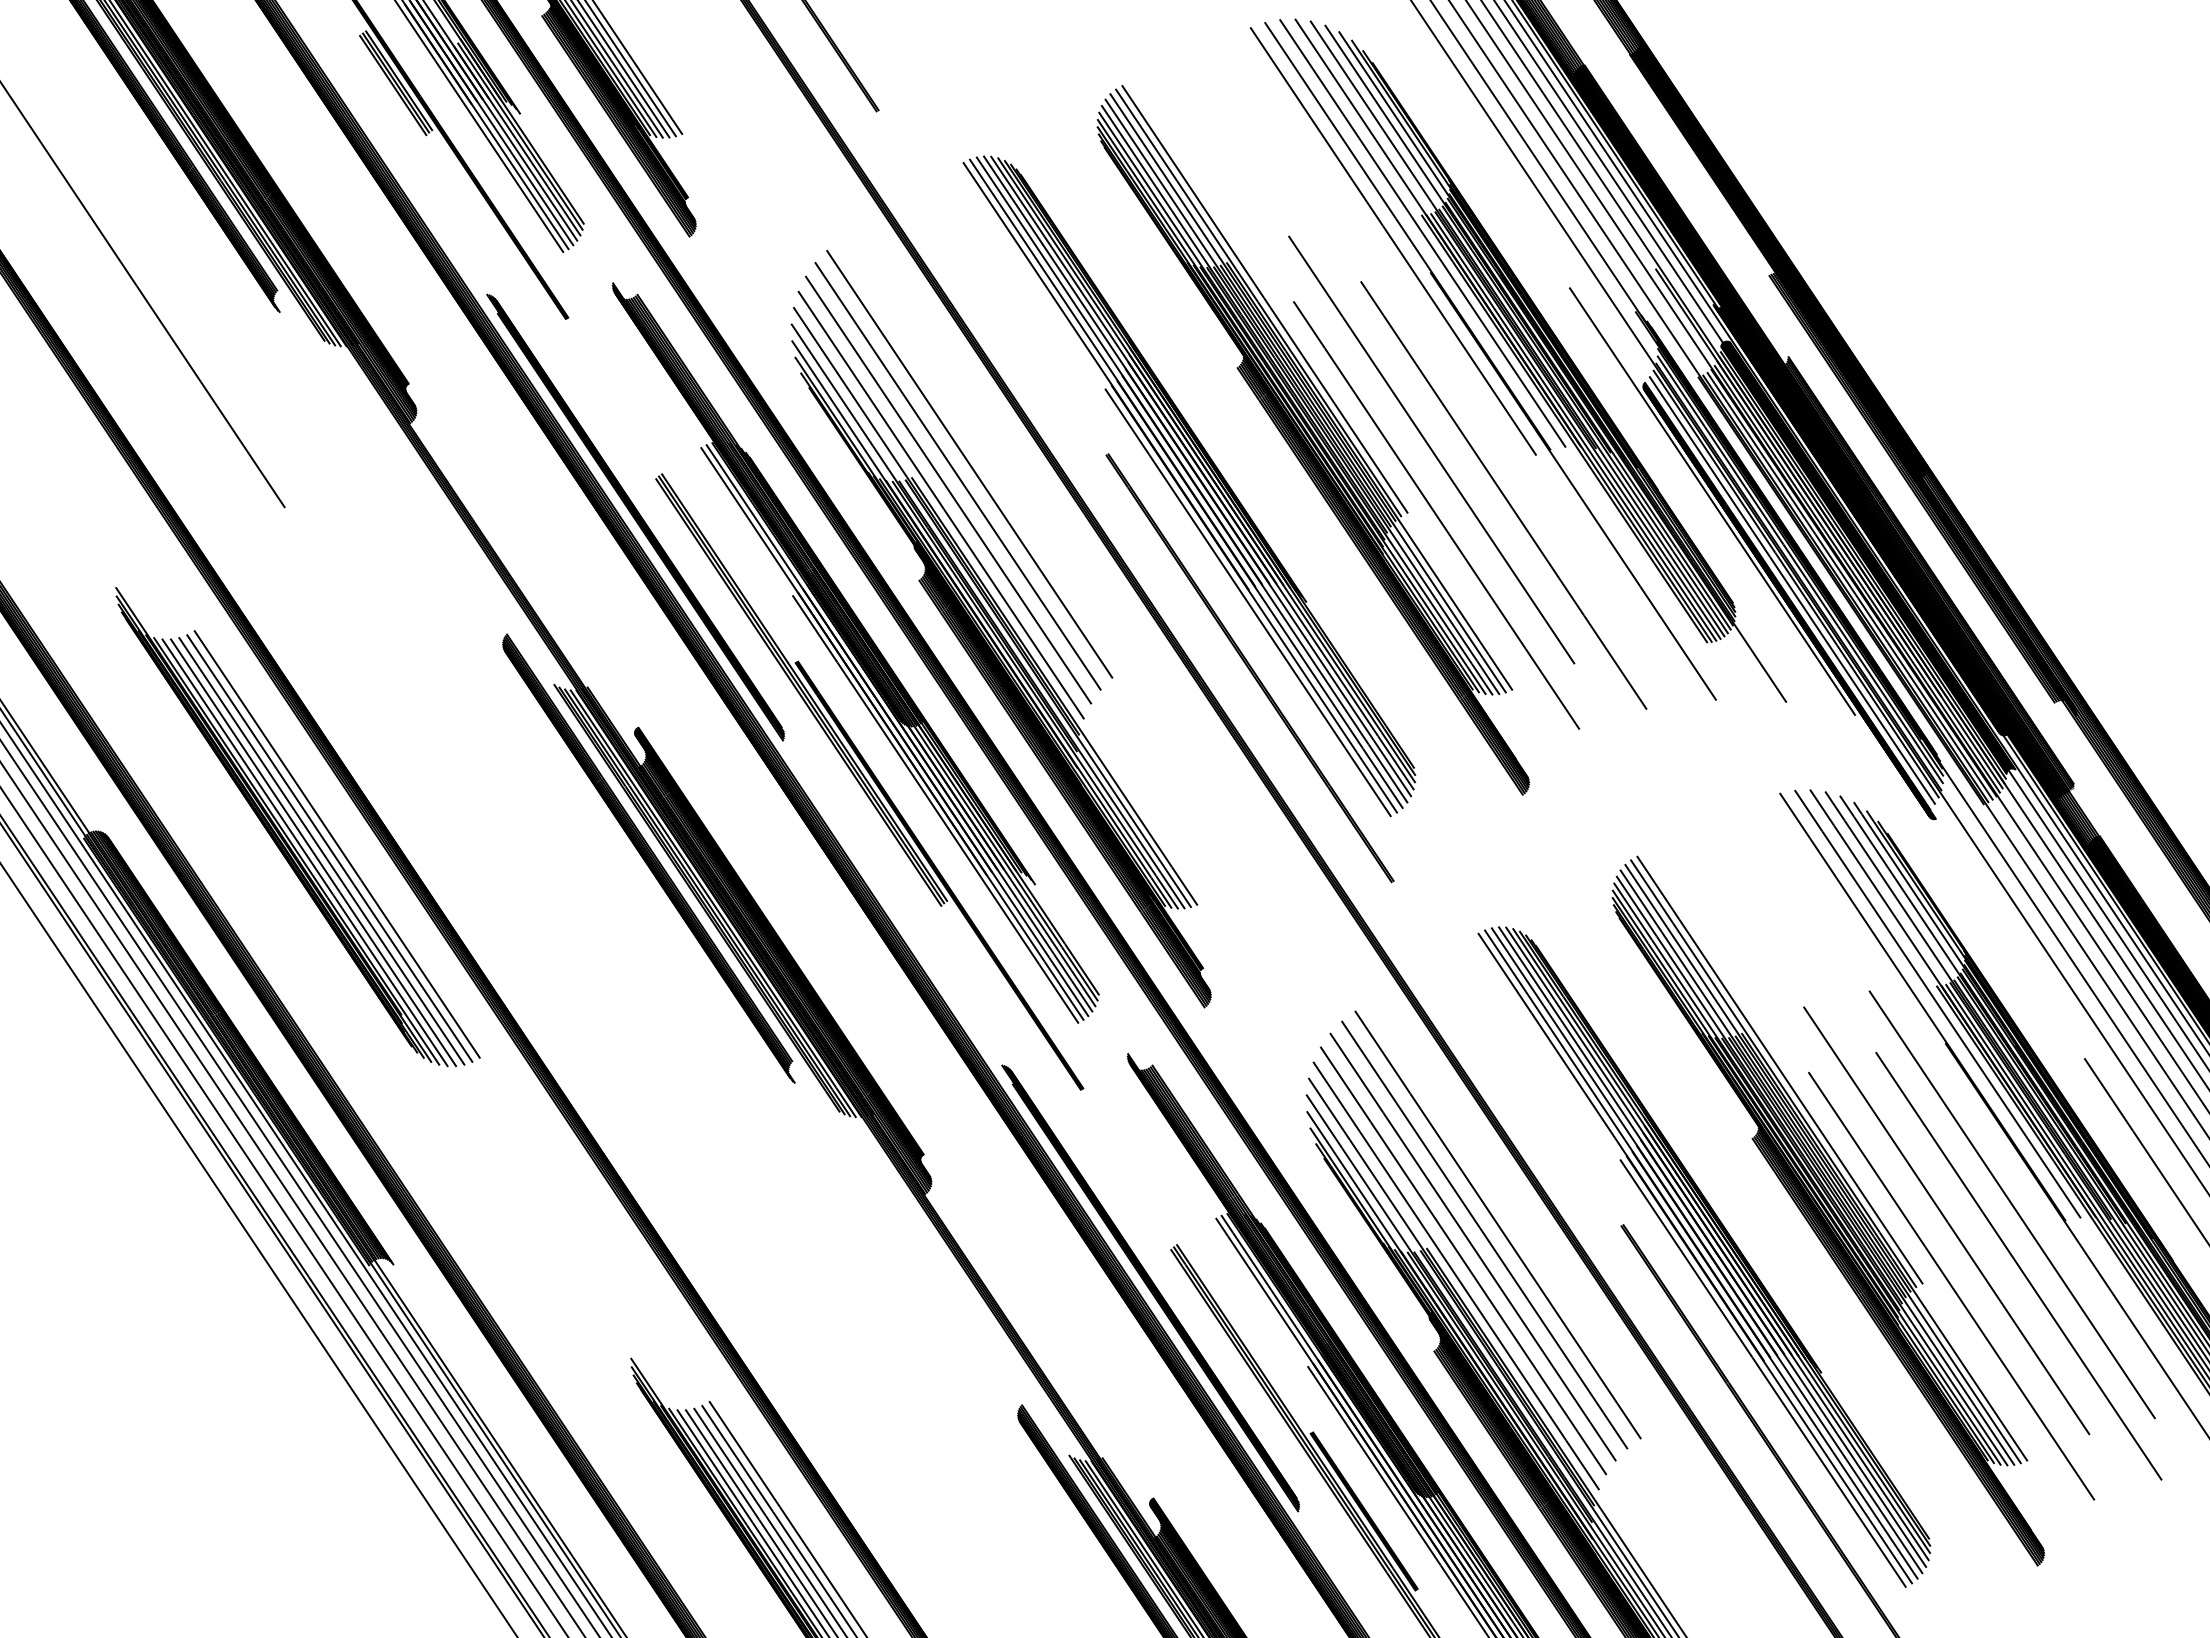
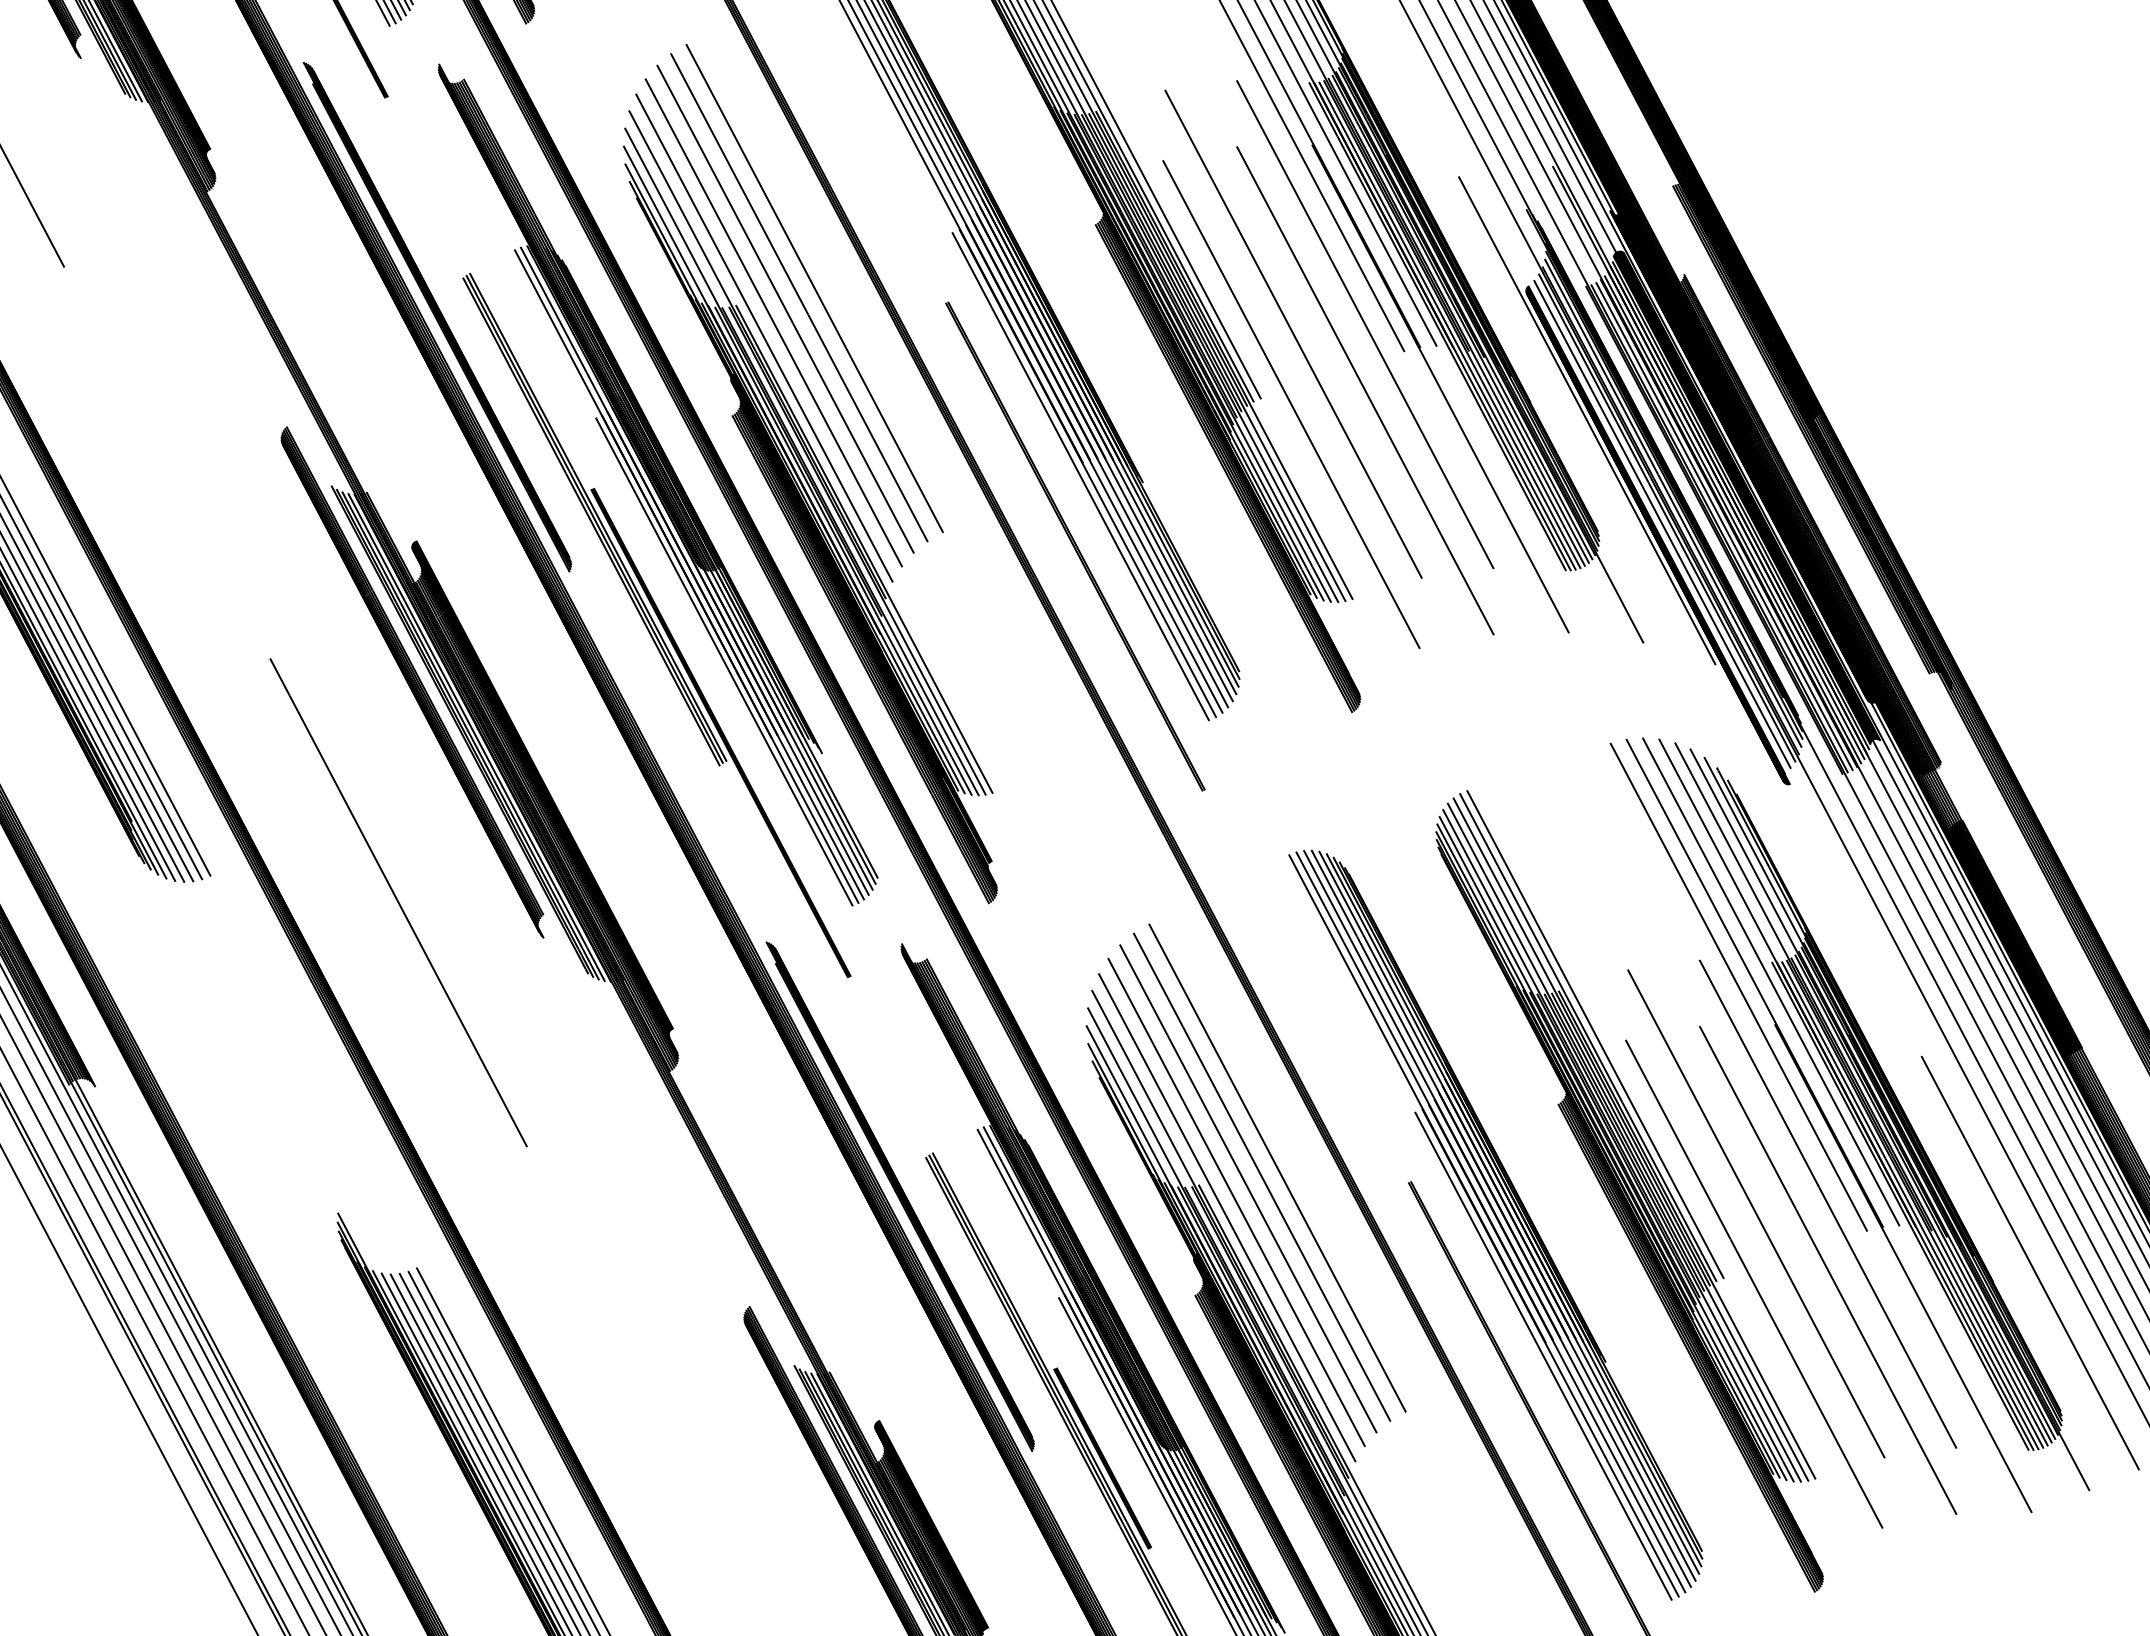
line: (1496, 433) -> (1364, 323), added
line: (982, 453) -> (814, 287), added
line: (1907, 1012) -> (1737, 987), added
line: (656, 1064) -> (398, 902), added

